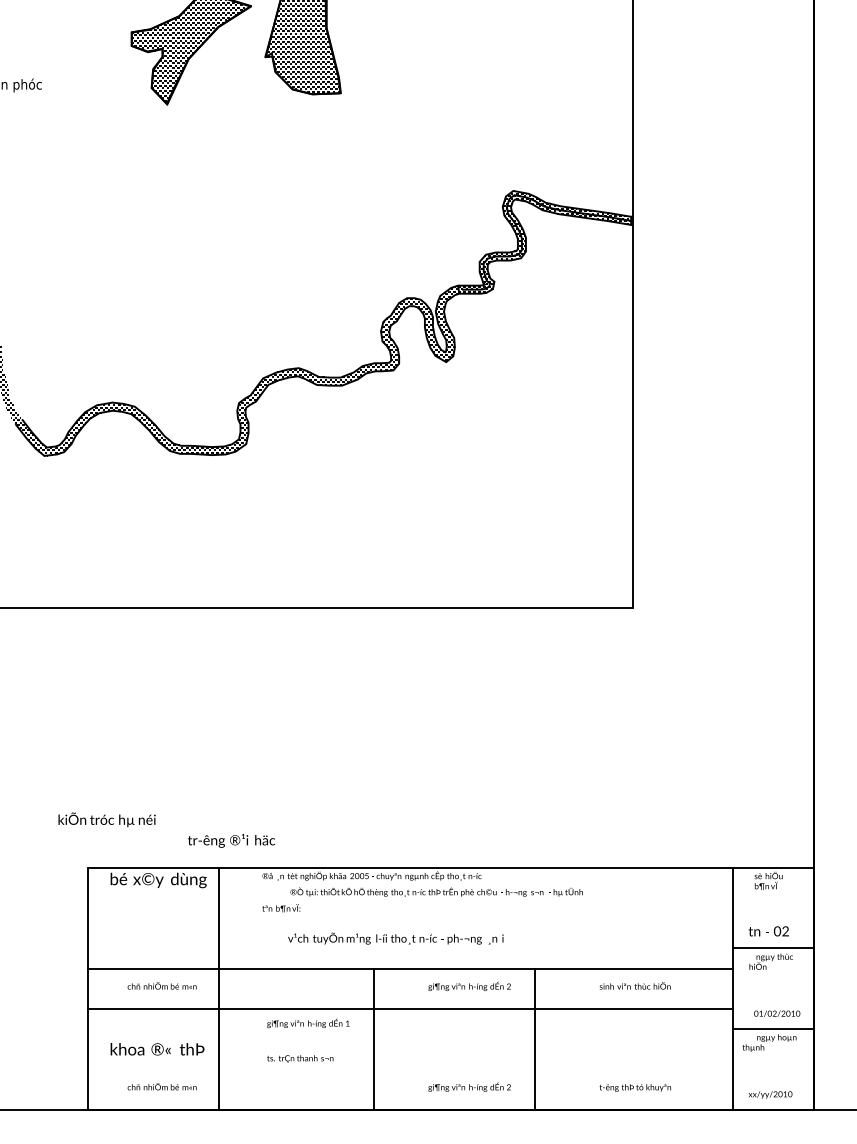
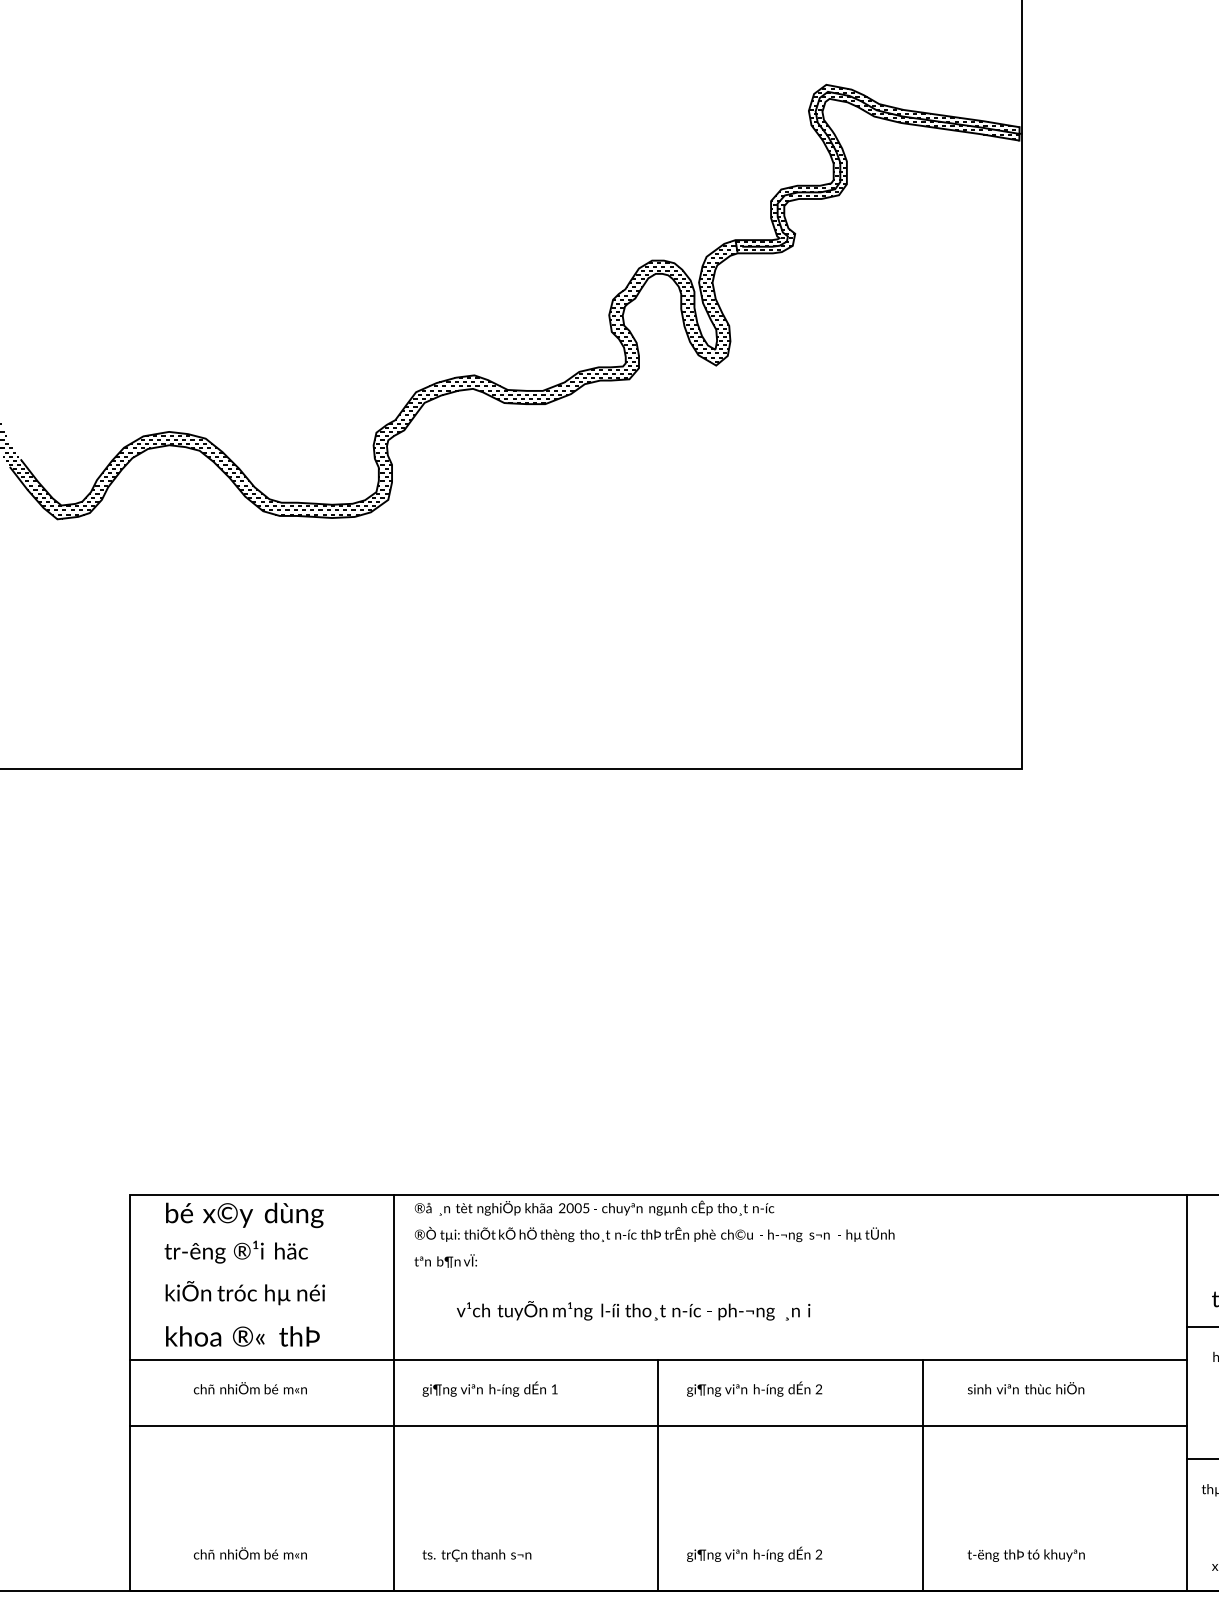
text: (106, 819) -> (244, 1292), moved
text: (231, 840) -> (236, 1251), moved
text: (436, 891) -> (654, 1233), moved
line: (218, 988) -> (393, 1392), moved
text: (308, 1022) -> (490, 1387), moved
line: (373, 1038) -> (657, 1474), moved
line: (535, 1038) -> (923, 1474), moved
text: (157, 1049) -> (242, 1336), moved
text: (300, 1058) -> (477, 1554), moved

